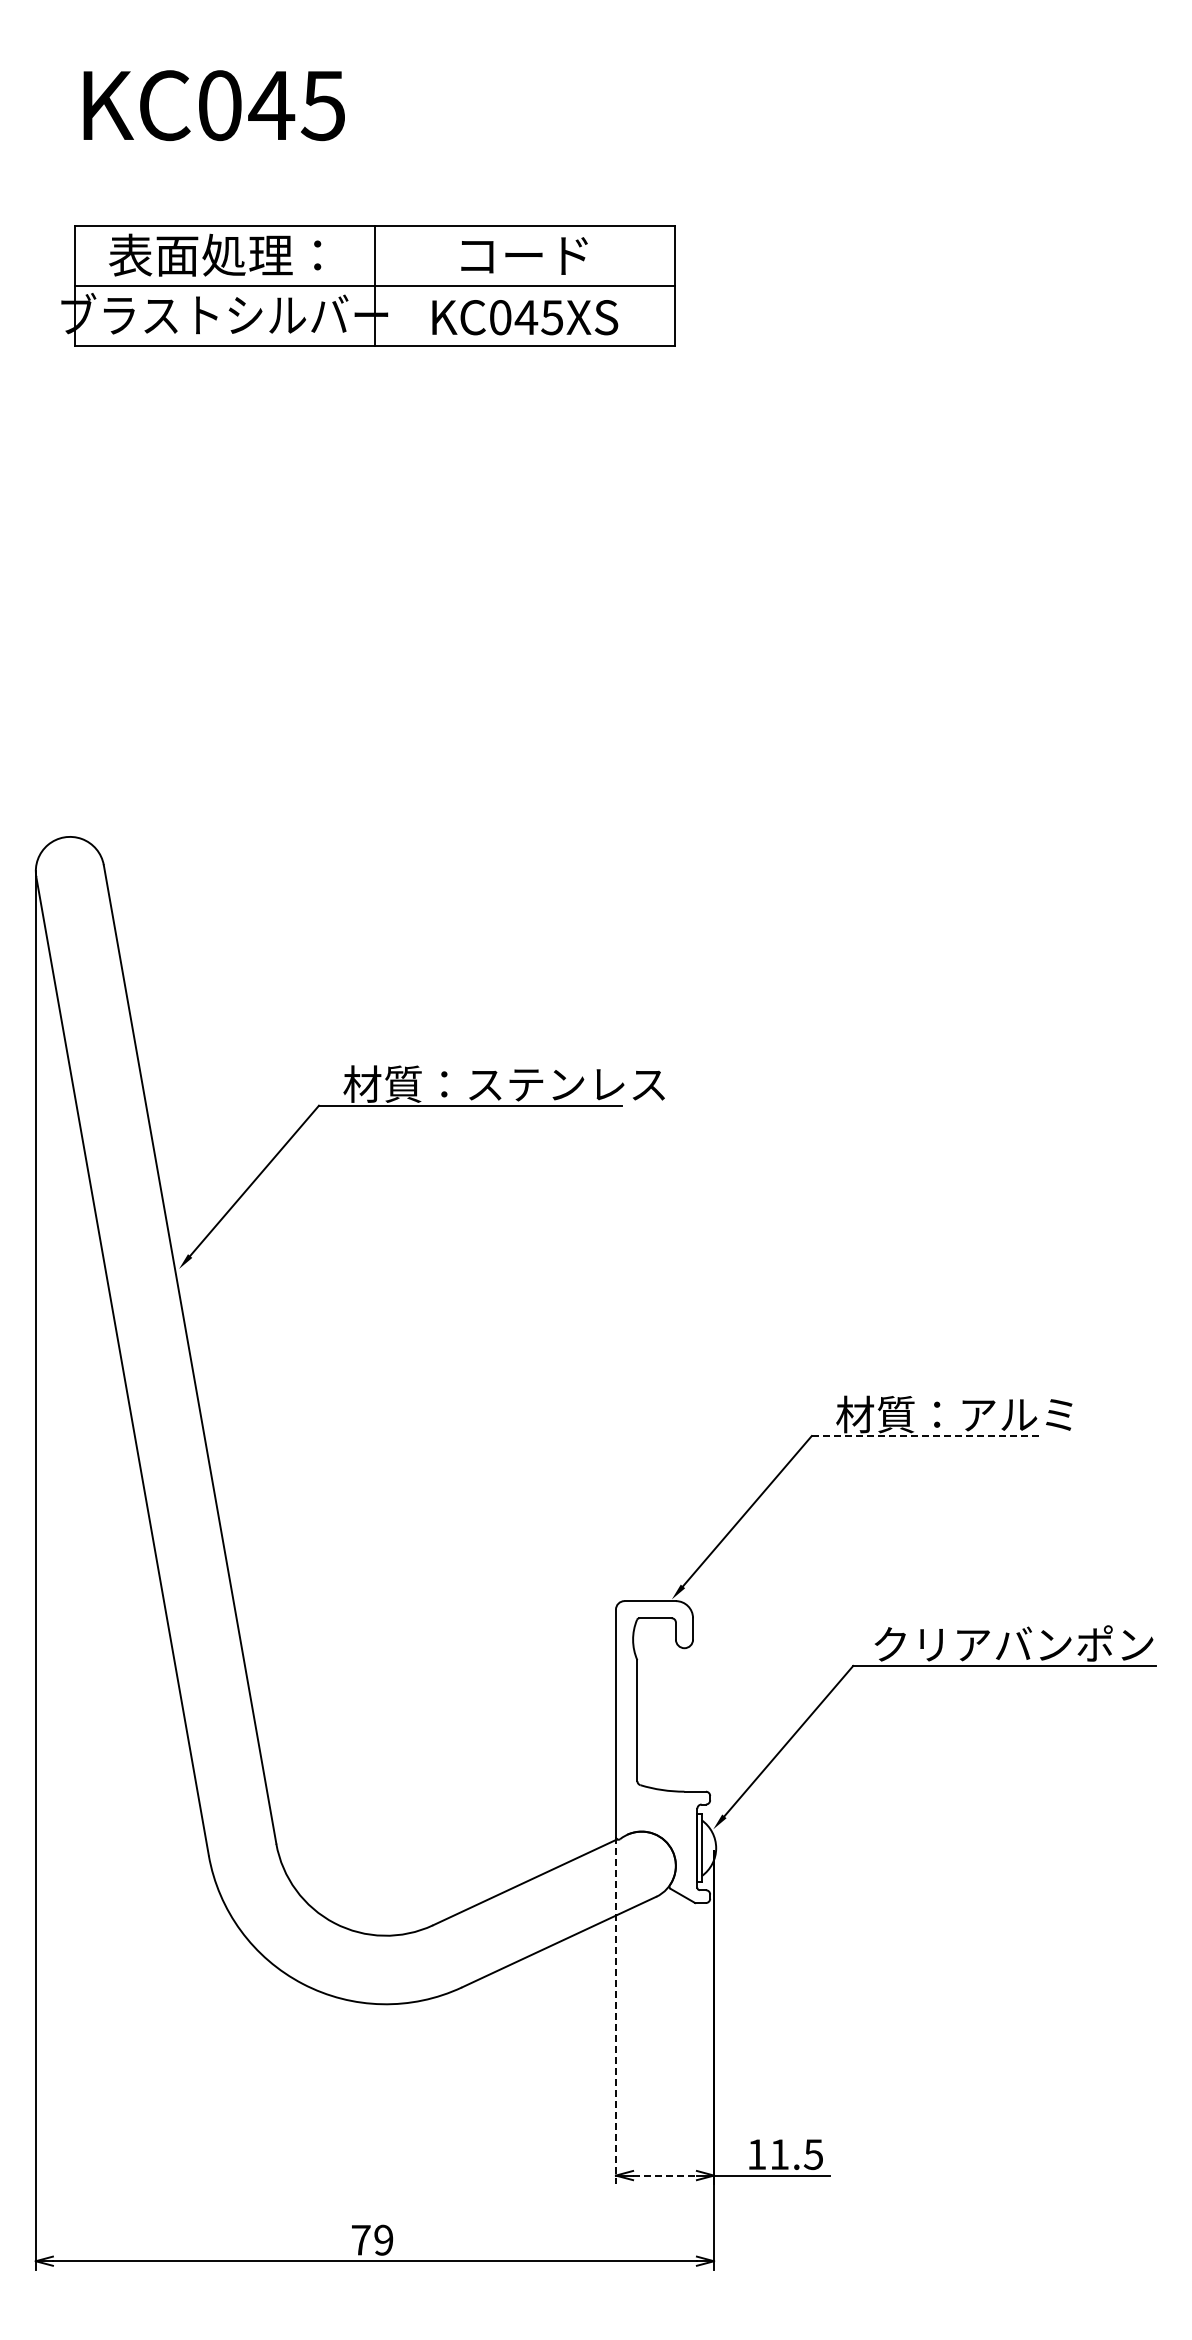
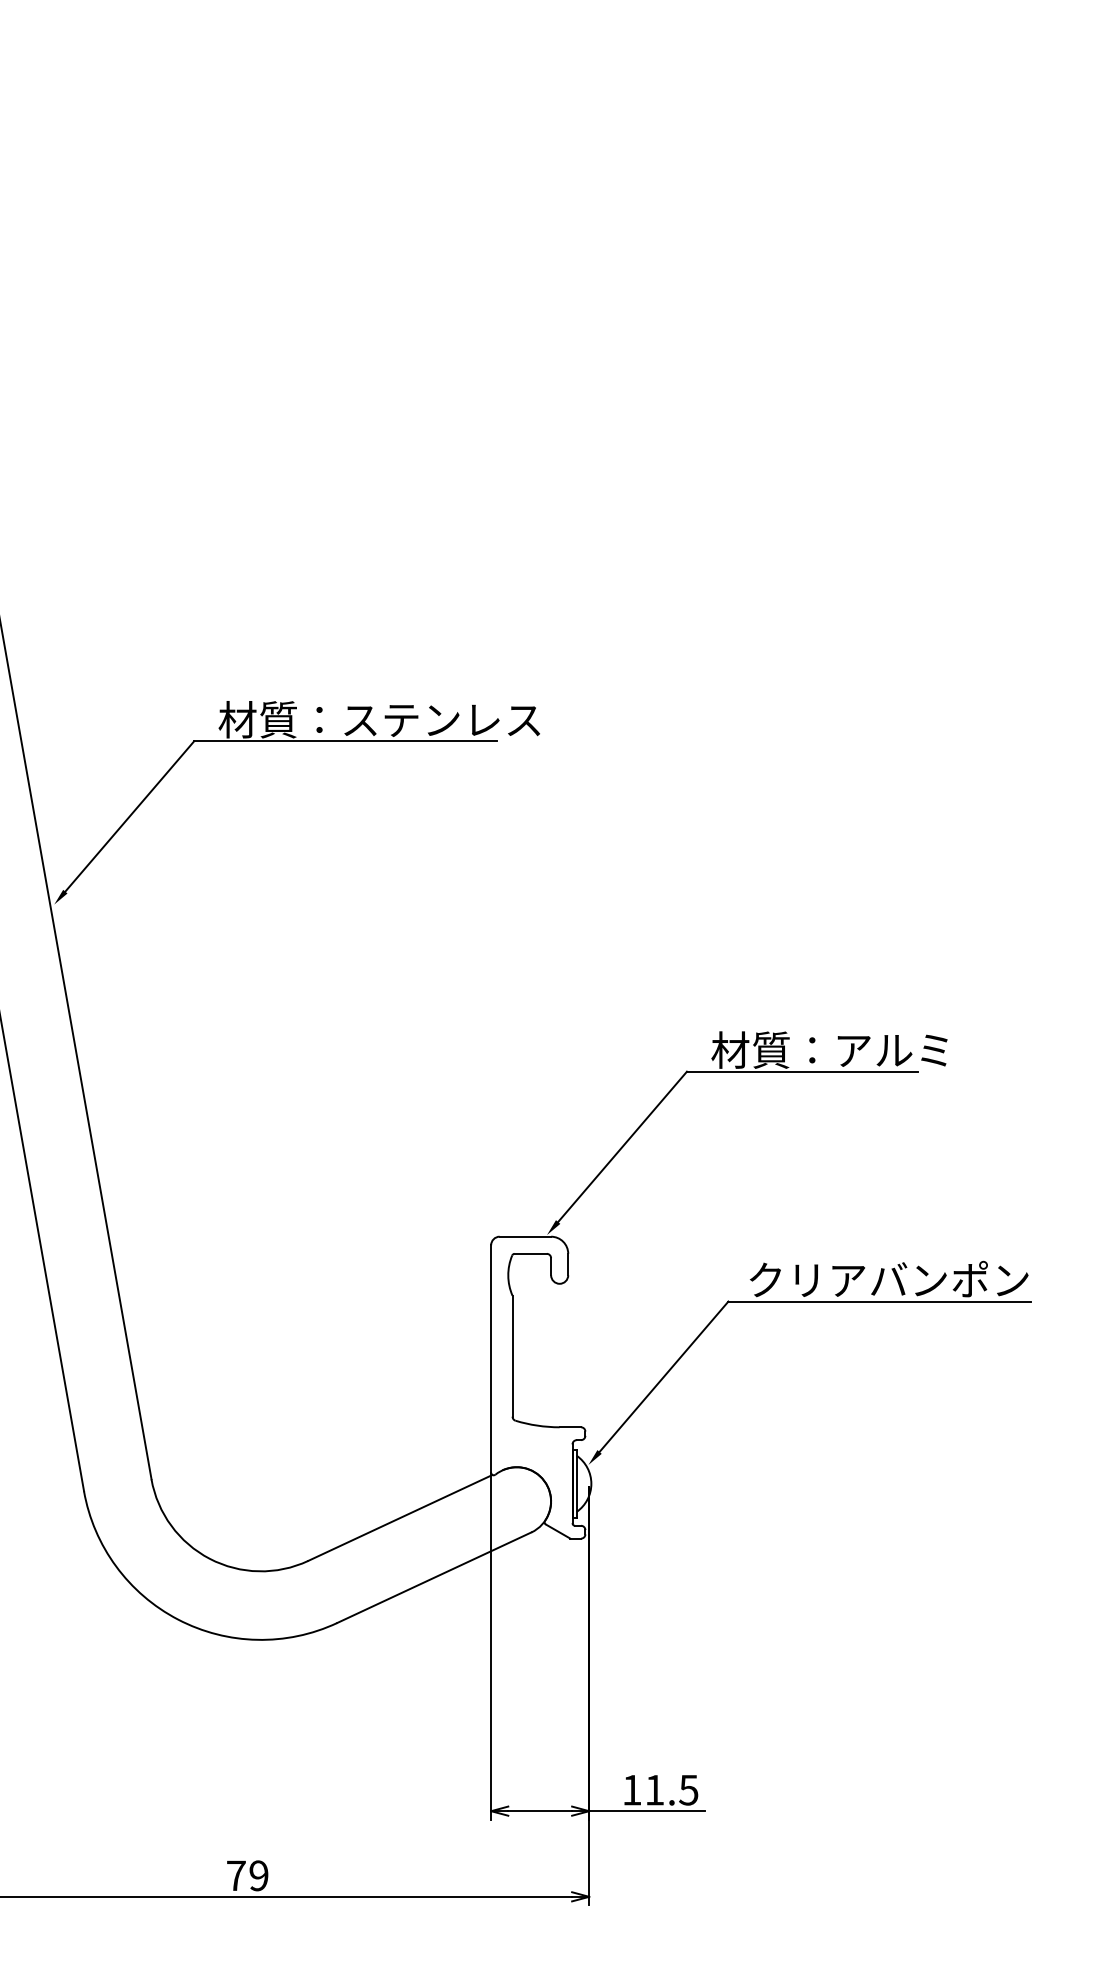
line: (927, 1436) -> (802, 1072), dashed -> solid
line: (615, 2011) -> (490, 1647), dashed -> solid
line: (665, 2175) -> (540, 1811), dashed -> solid

